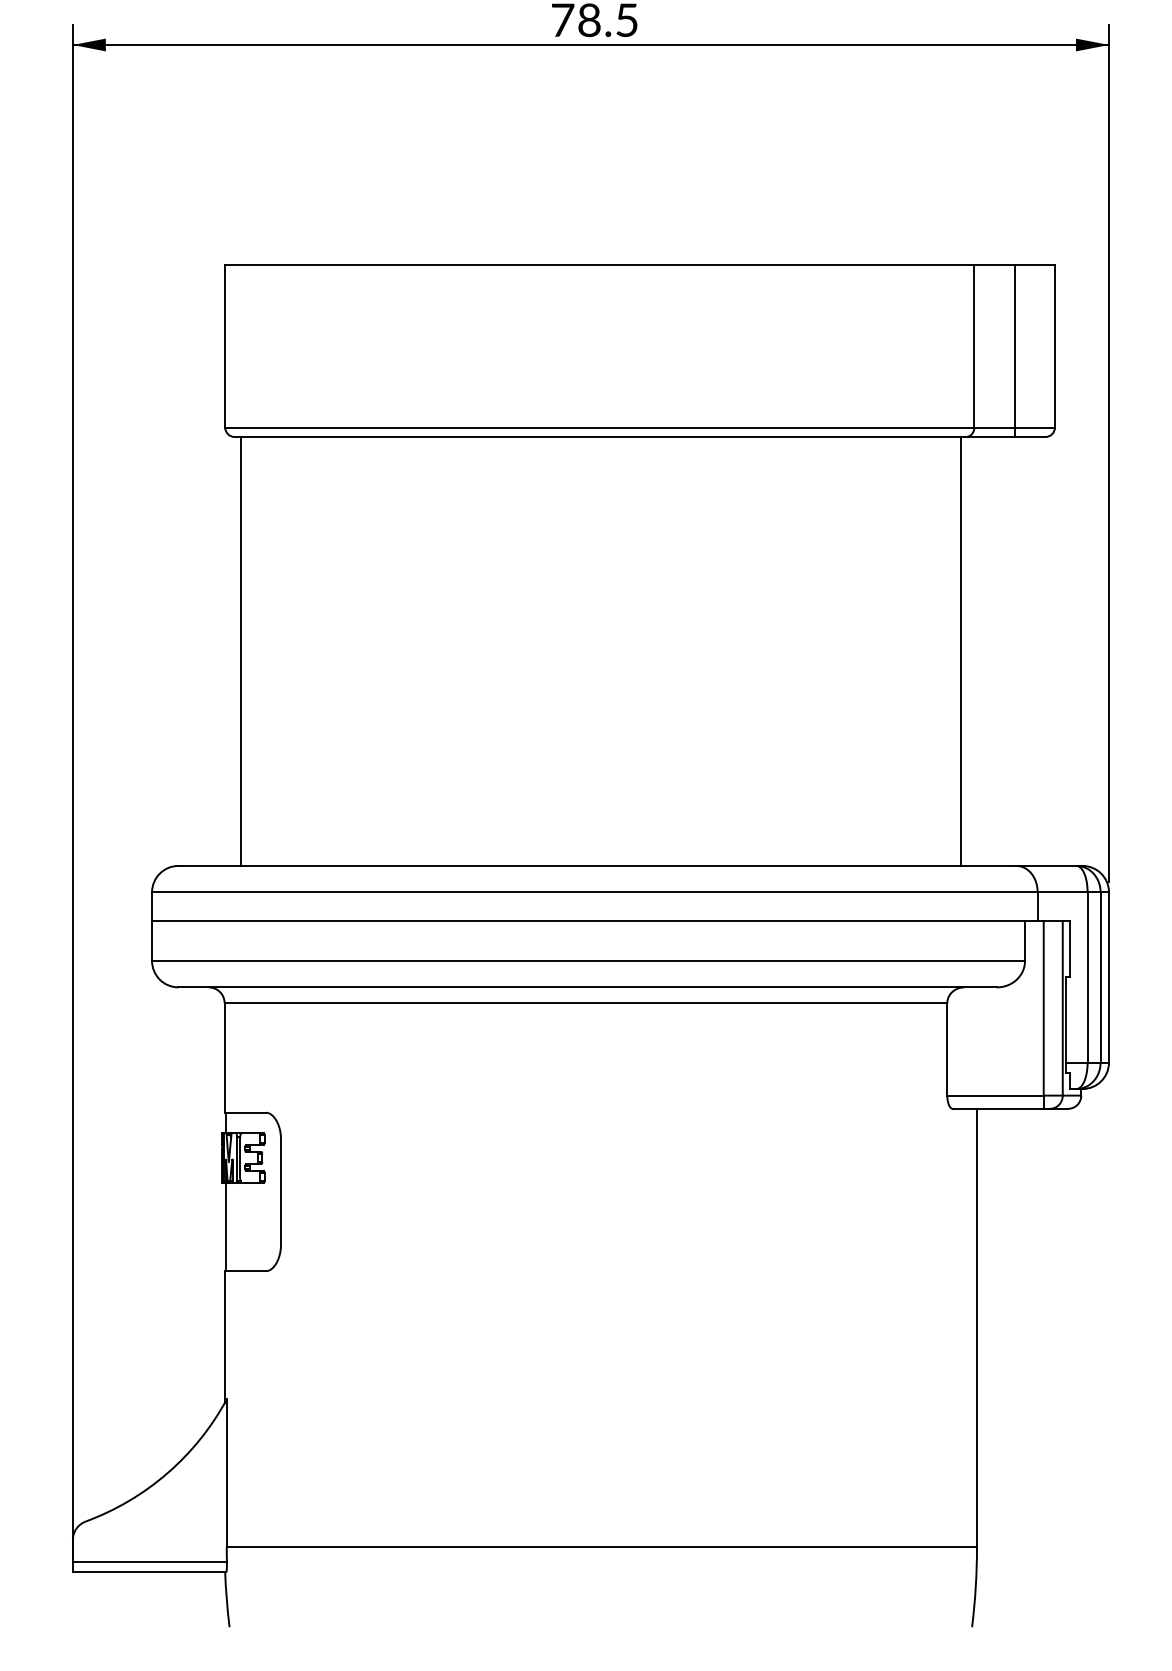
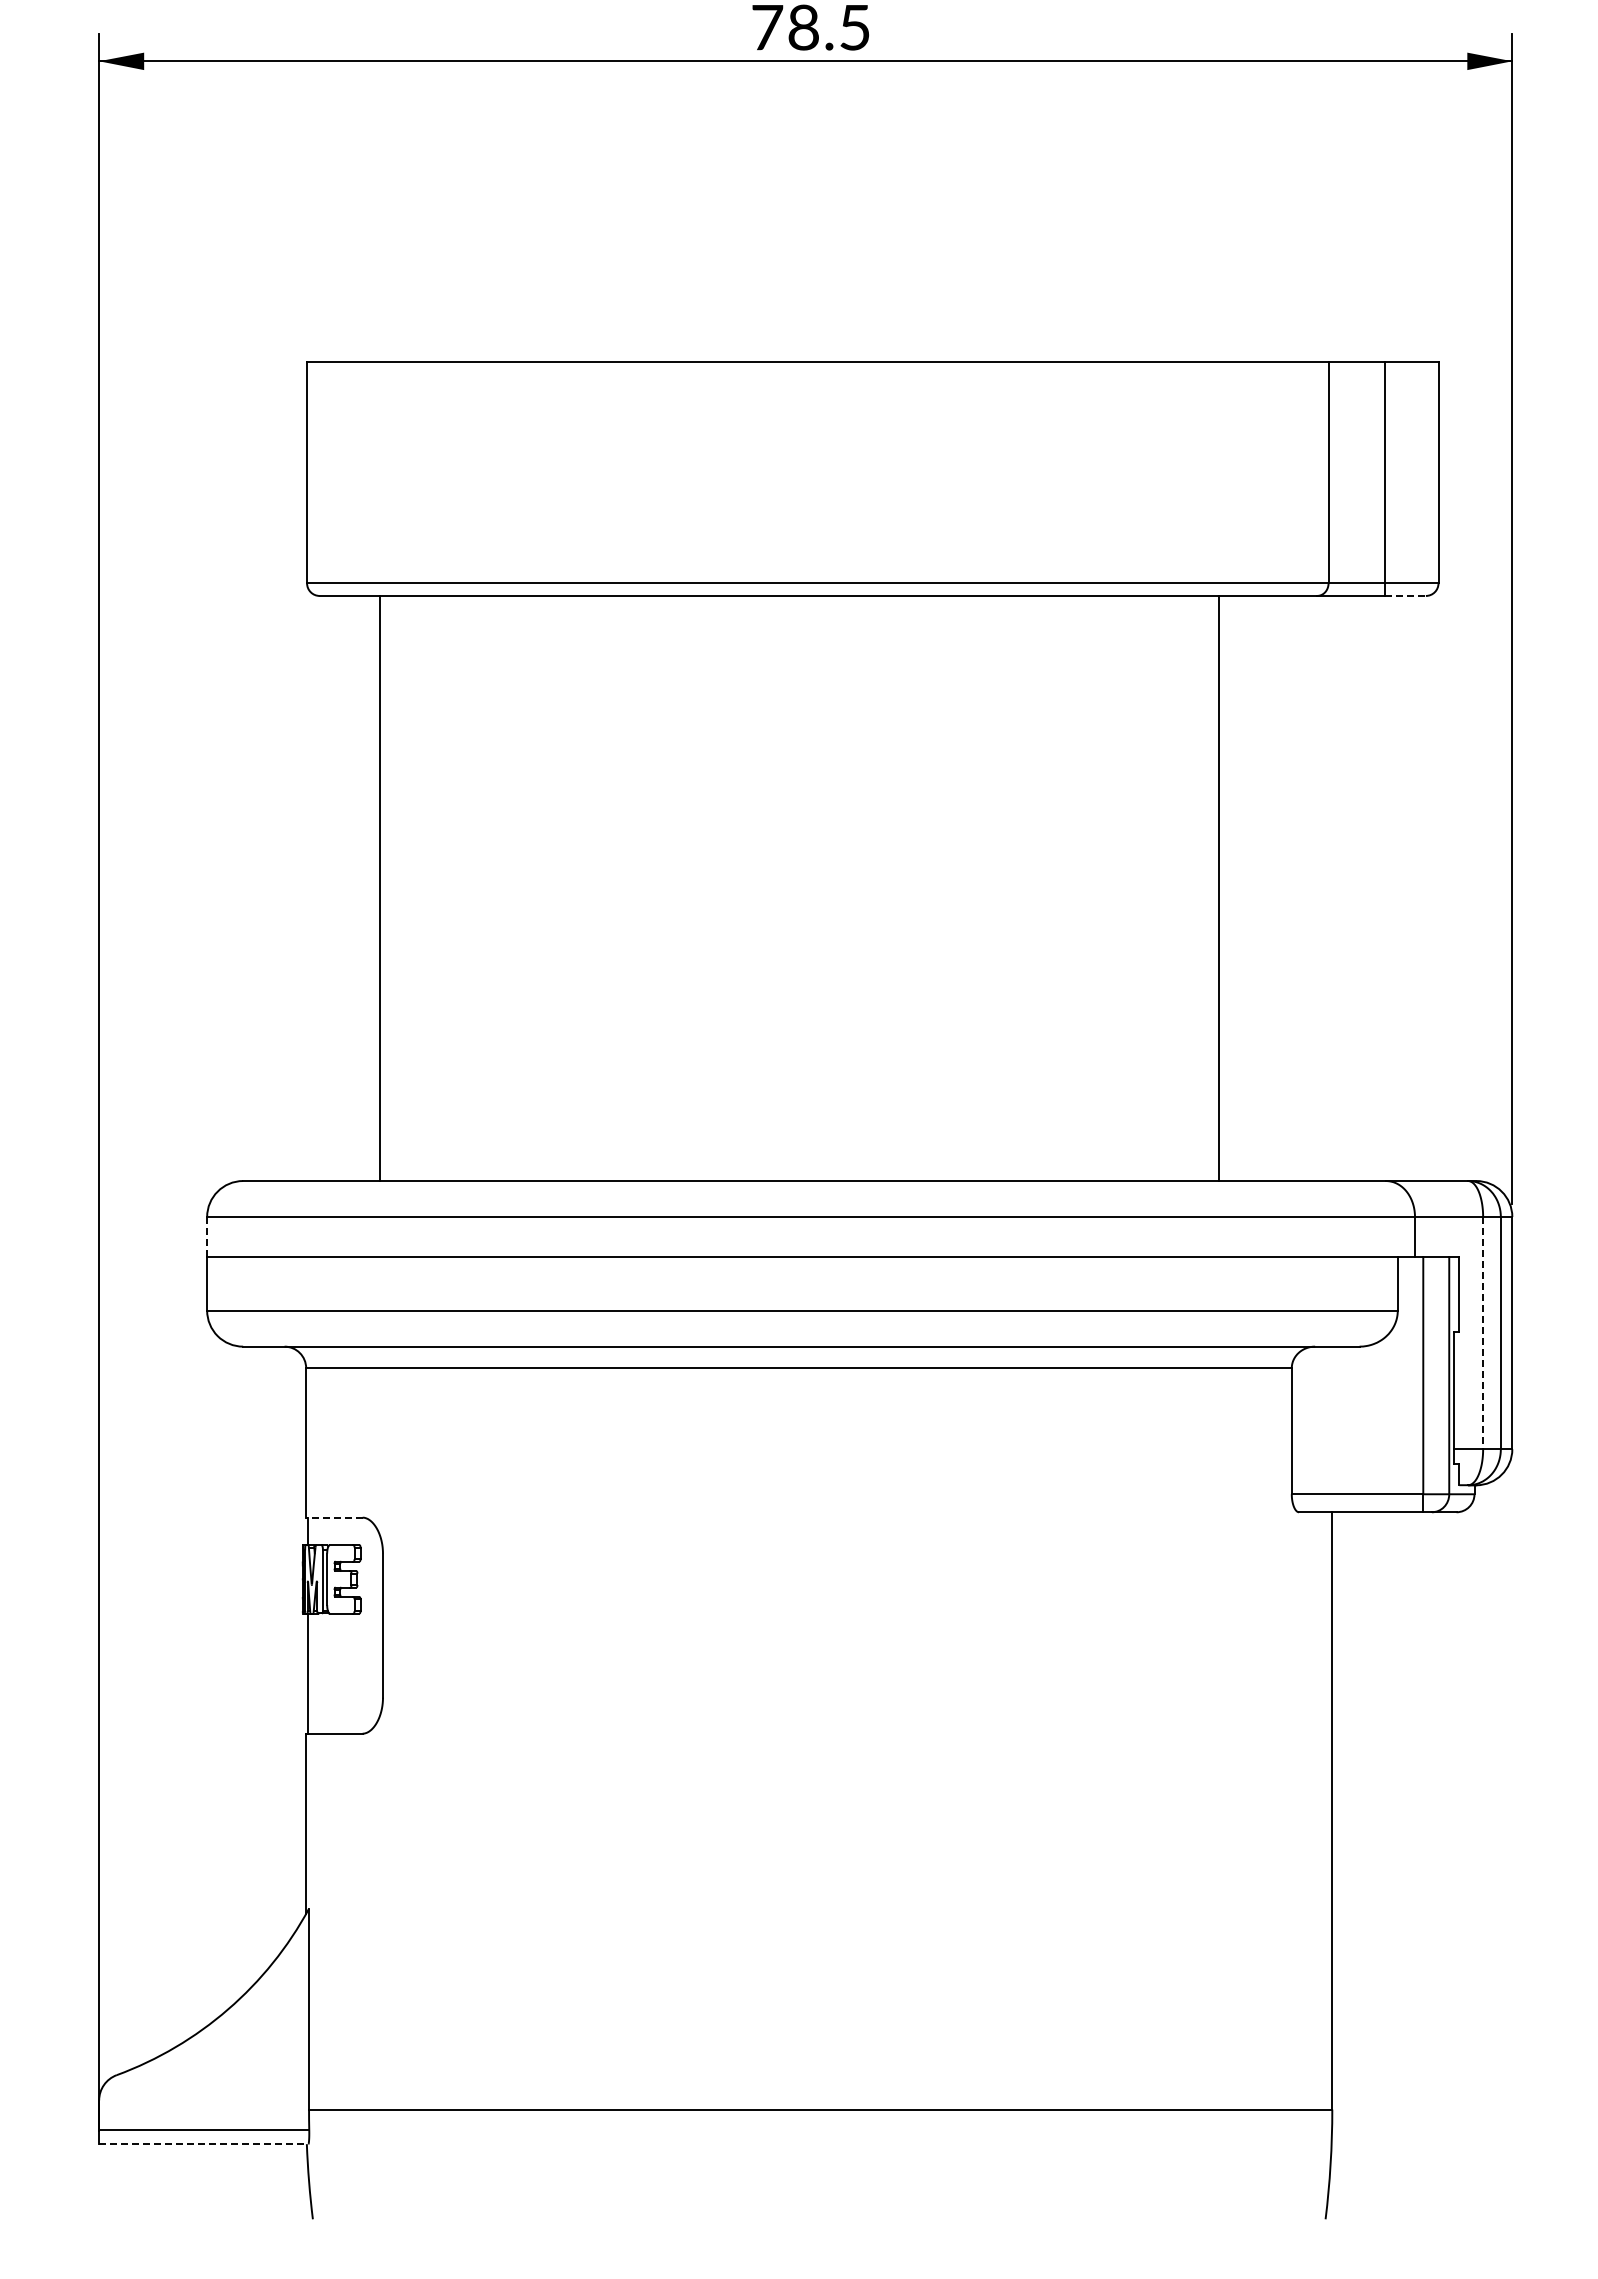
line: (1030, 436) -> (1405, 595), solid -> dashed
line: (241, 651) -> (379, 888), moved
line: (960, 651) -> (1218, 888), moved
line: (152, 906) -> (207, 1236), solid -> dashed
line: (1087, 977) -> (1483, 1333), solid -> dashed
line: (244, 1112) -> (333, 1517), solid -> dashed
line: (149, 1572) -> (203, 2144), solid -> dashed

